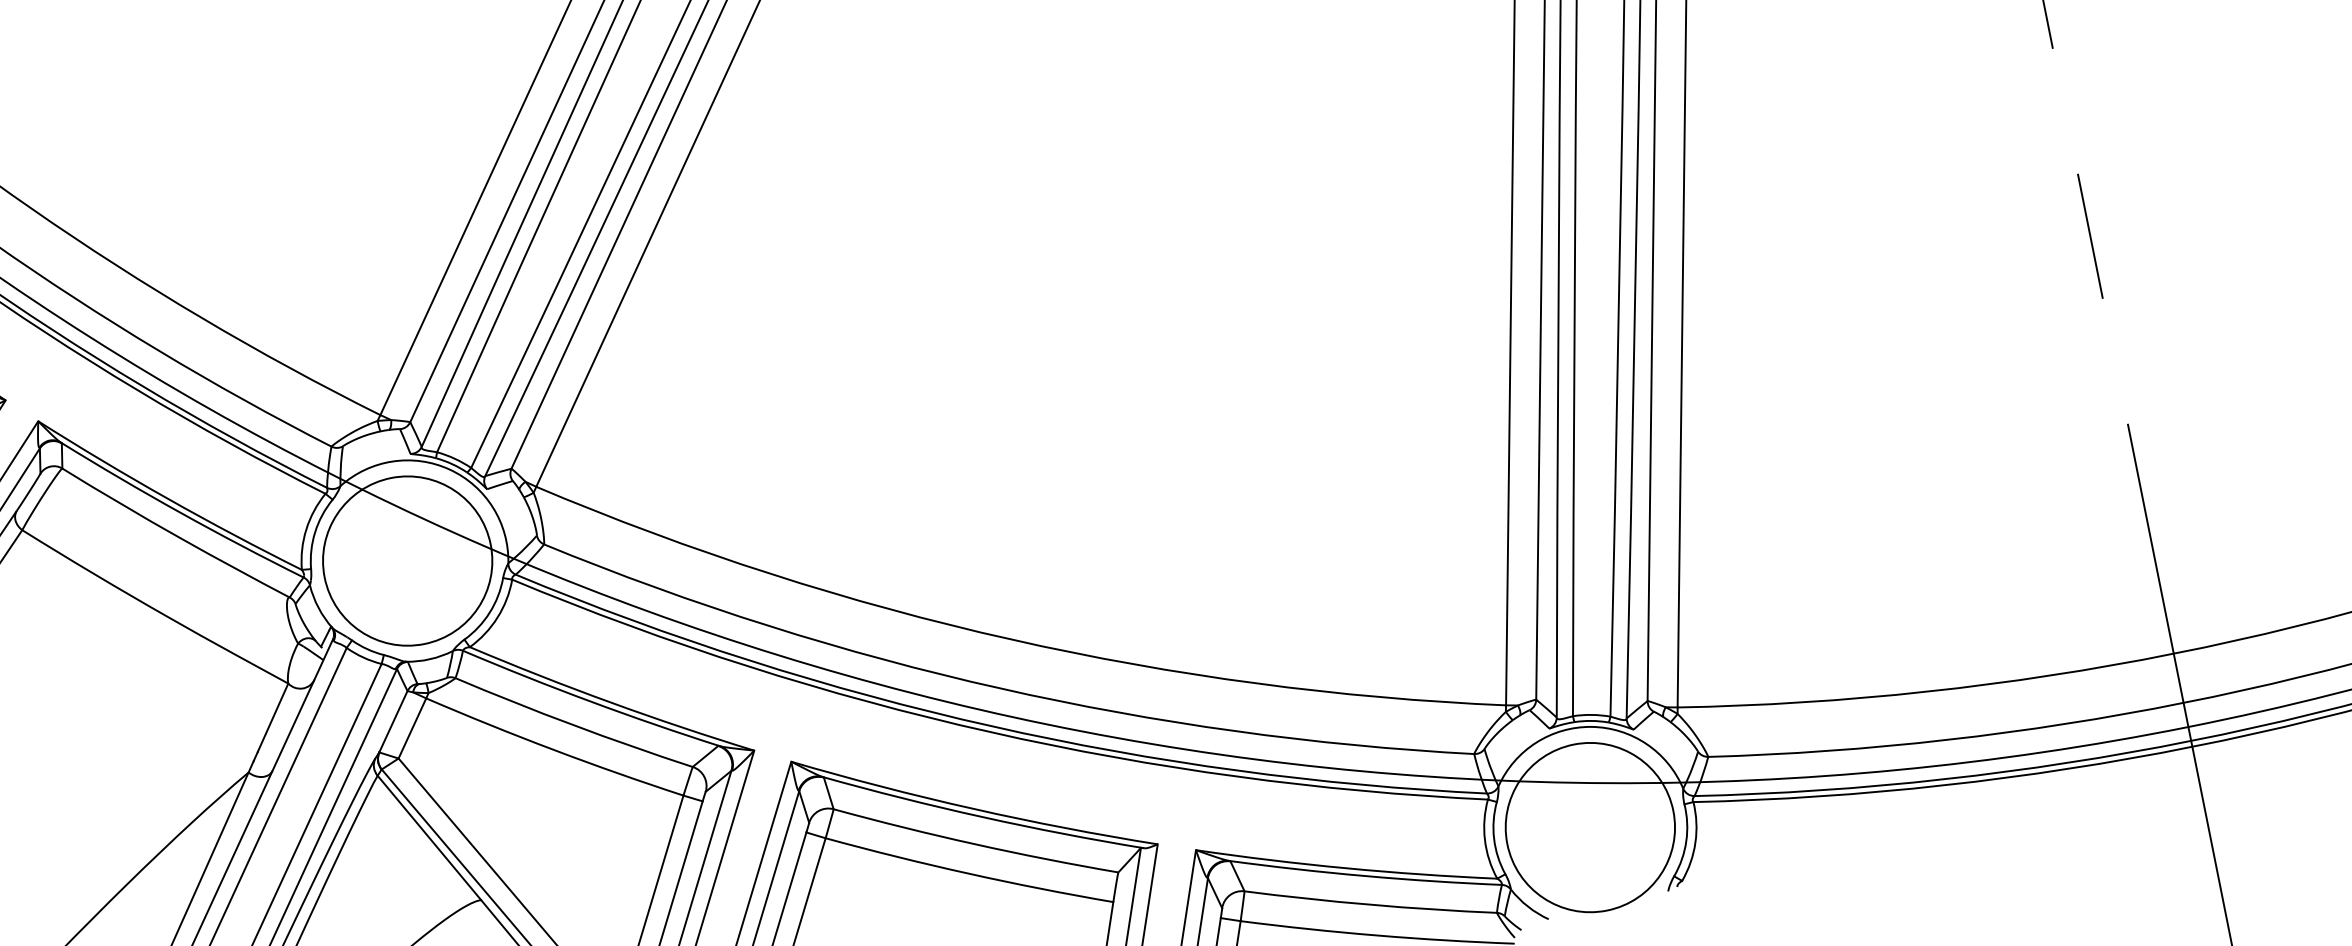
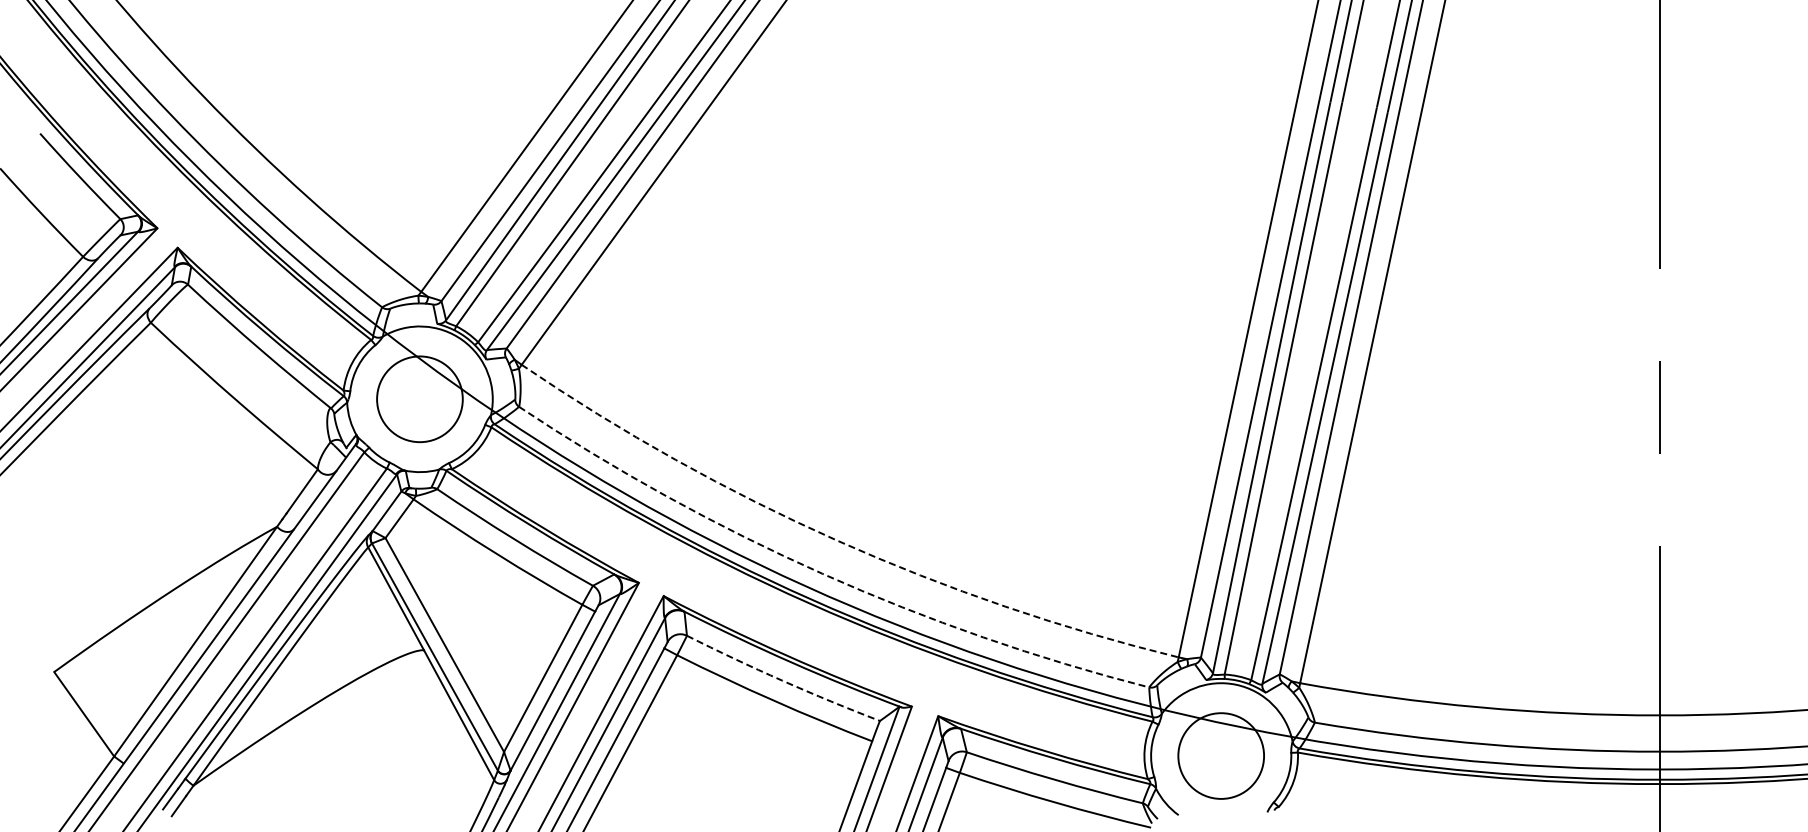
circle: (407, 561) -> (419, 399), size x0.7
arc: (1011, 639) -> (837, 540), solid -> dashed
arc: (1000, 688) -> (822, 573), solid -> dashed
circle: (1589, 827) -> (1220, 755), size x0.7
arc: (975, 843) -> (782, 680), solid -> dashed

